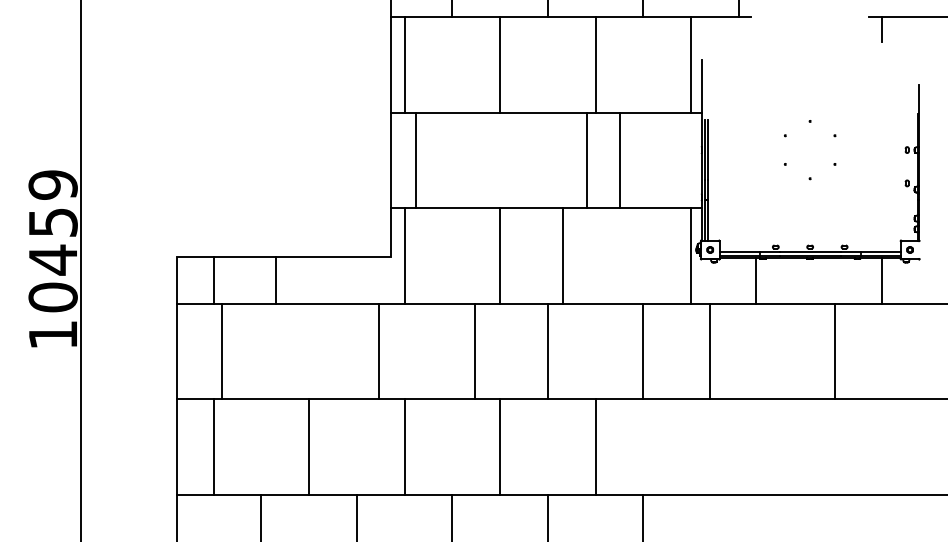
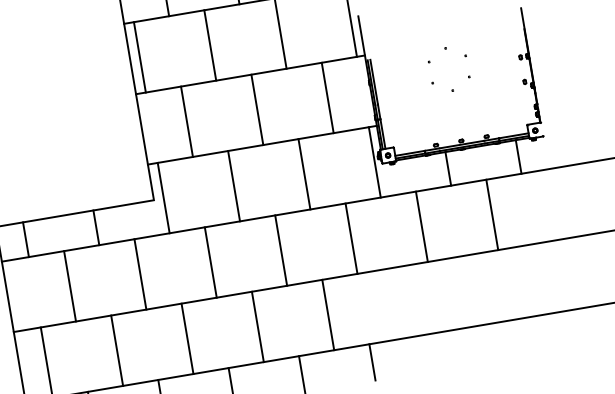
line: (416, 160) -> (187, 121), moved
line: (586, 160) -> (257, 109), moved
line: (620, 160) -> (327, 97), moved
line: (562, 255) -> (304, 173), moved
line: (276, 279) -> (96, 227), moved
line: (755, 280) -> (448, 168), moved
line: (222, 351) -> (70, 286), moved
line: (378, 351) -> (140, 274), moved
line: (475, 351) -> (210, 262), moved
line: (709, 351) -> (421, 226), moved

